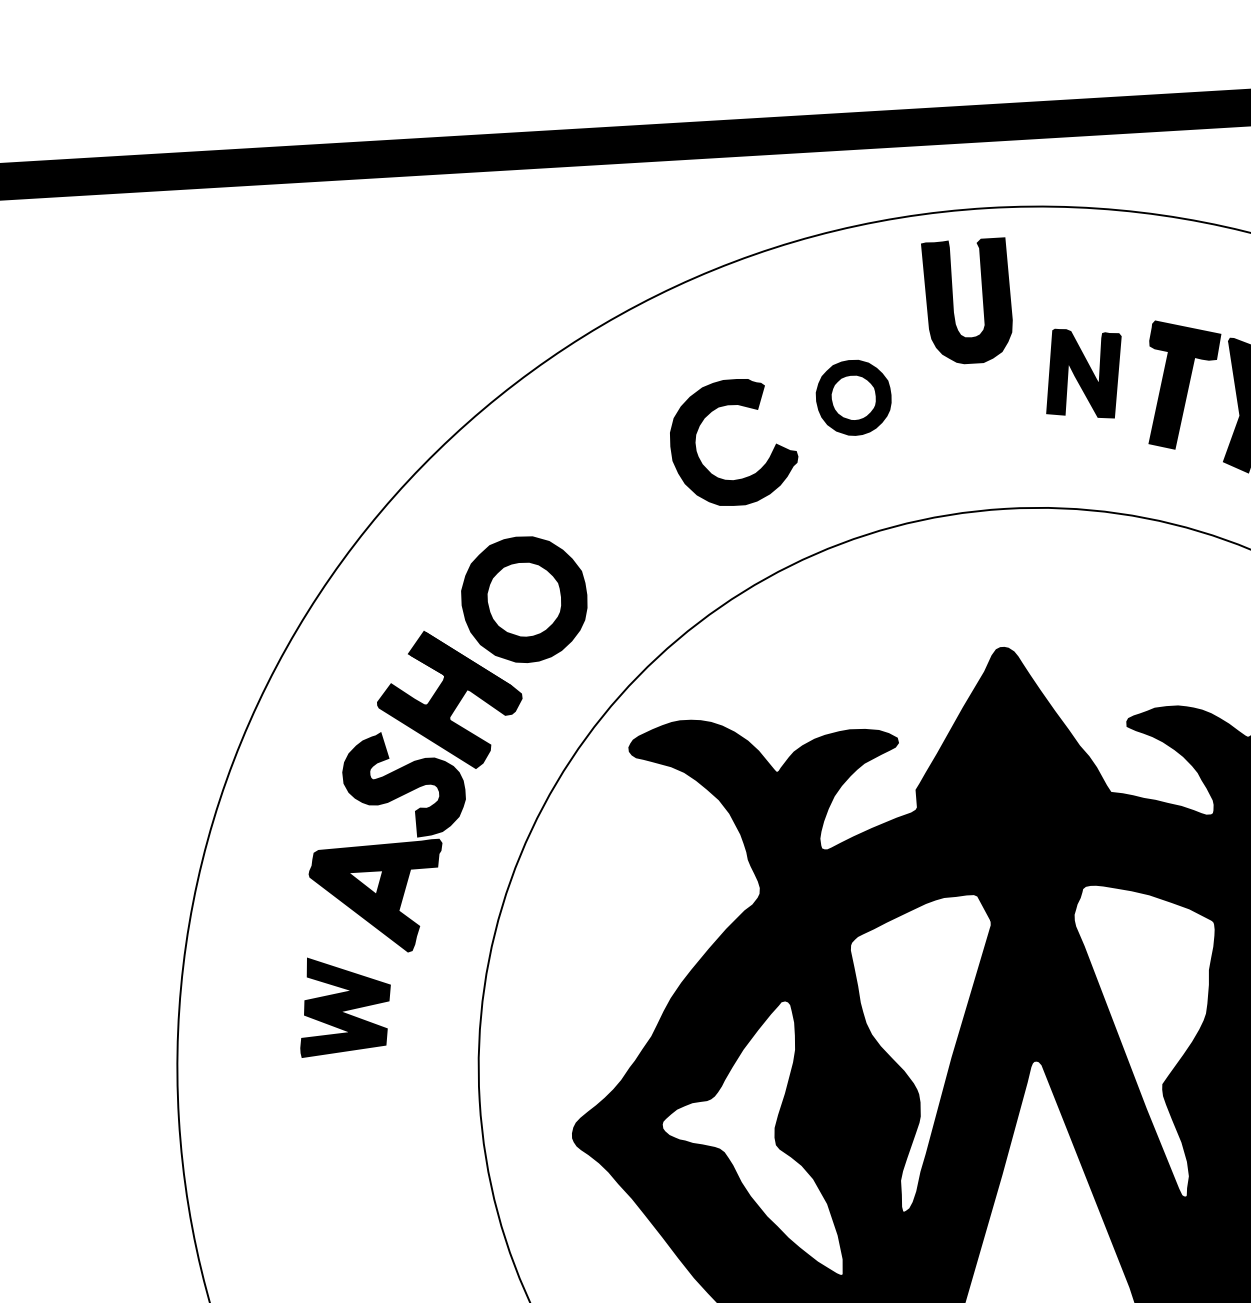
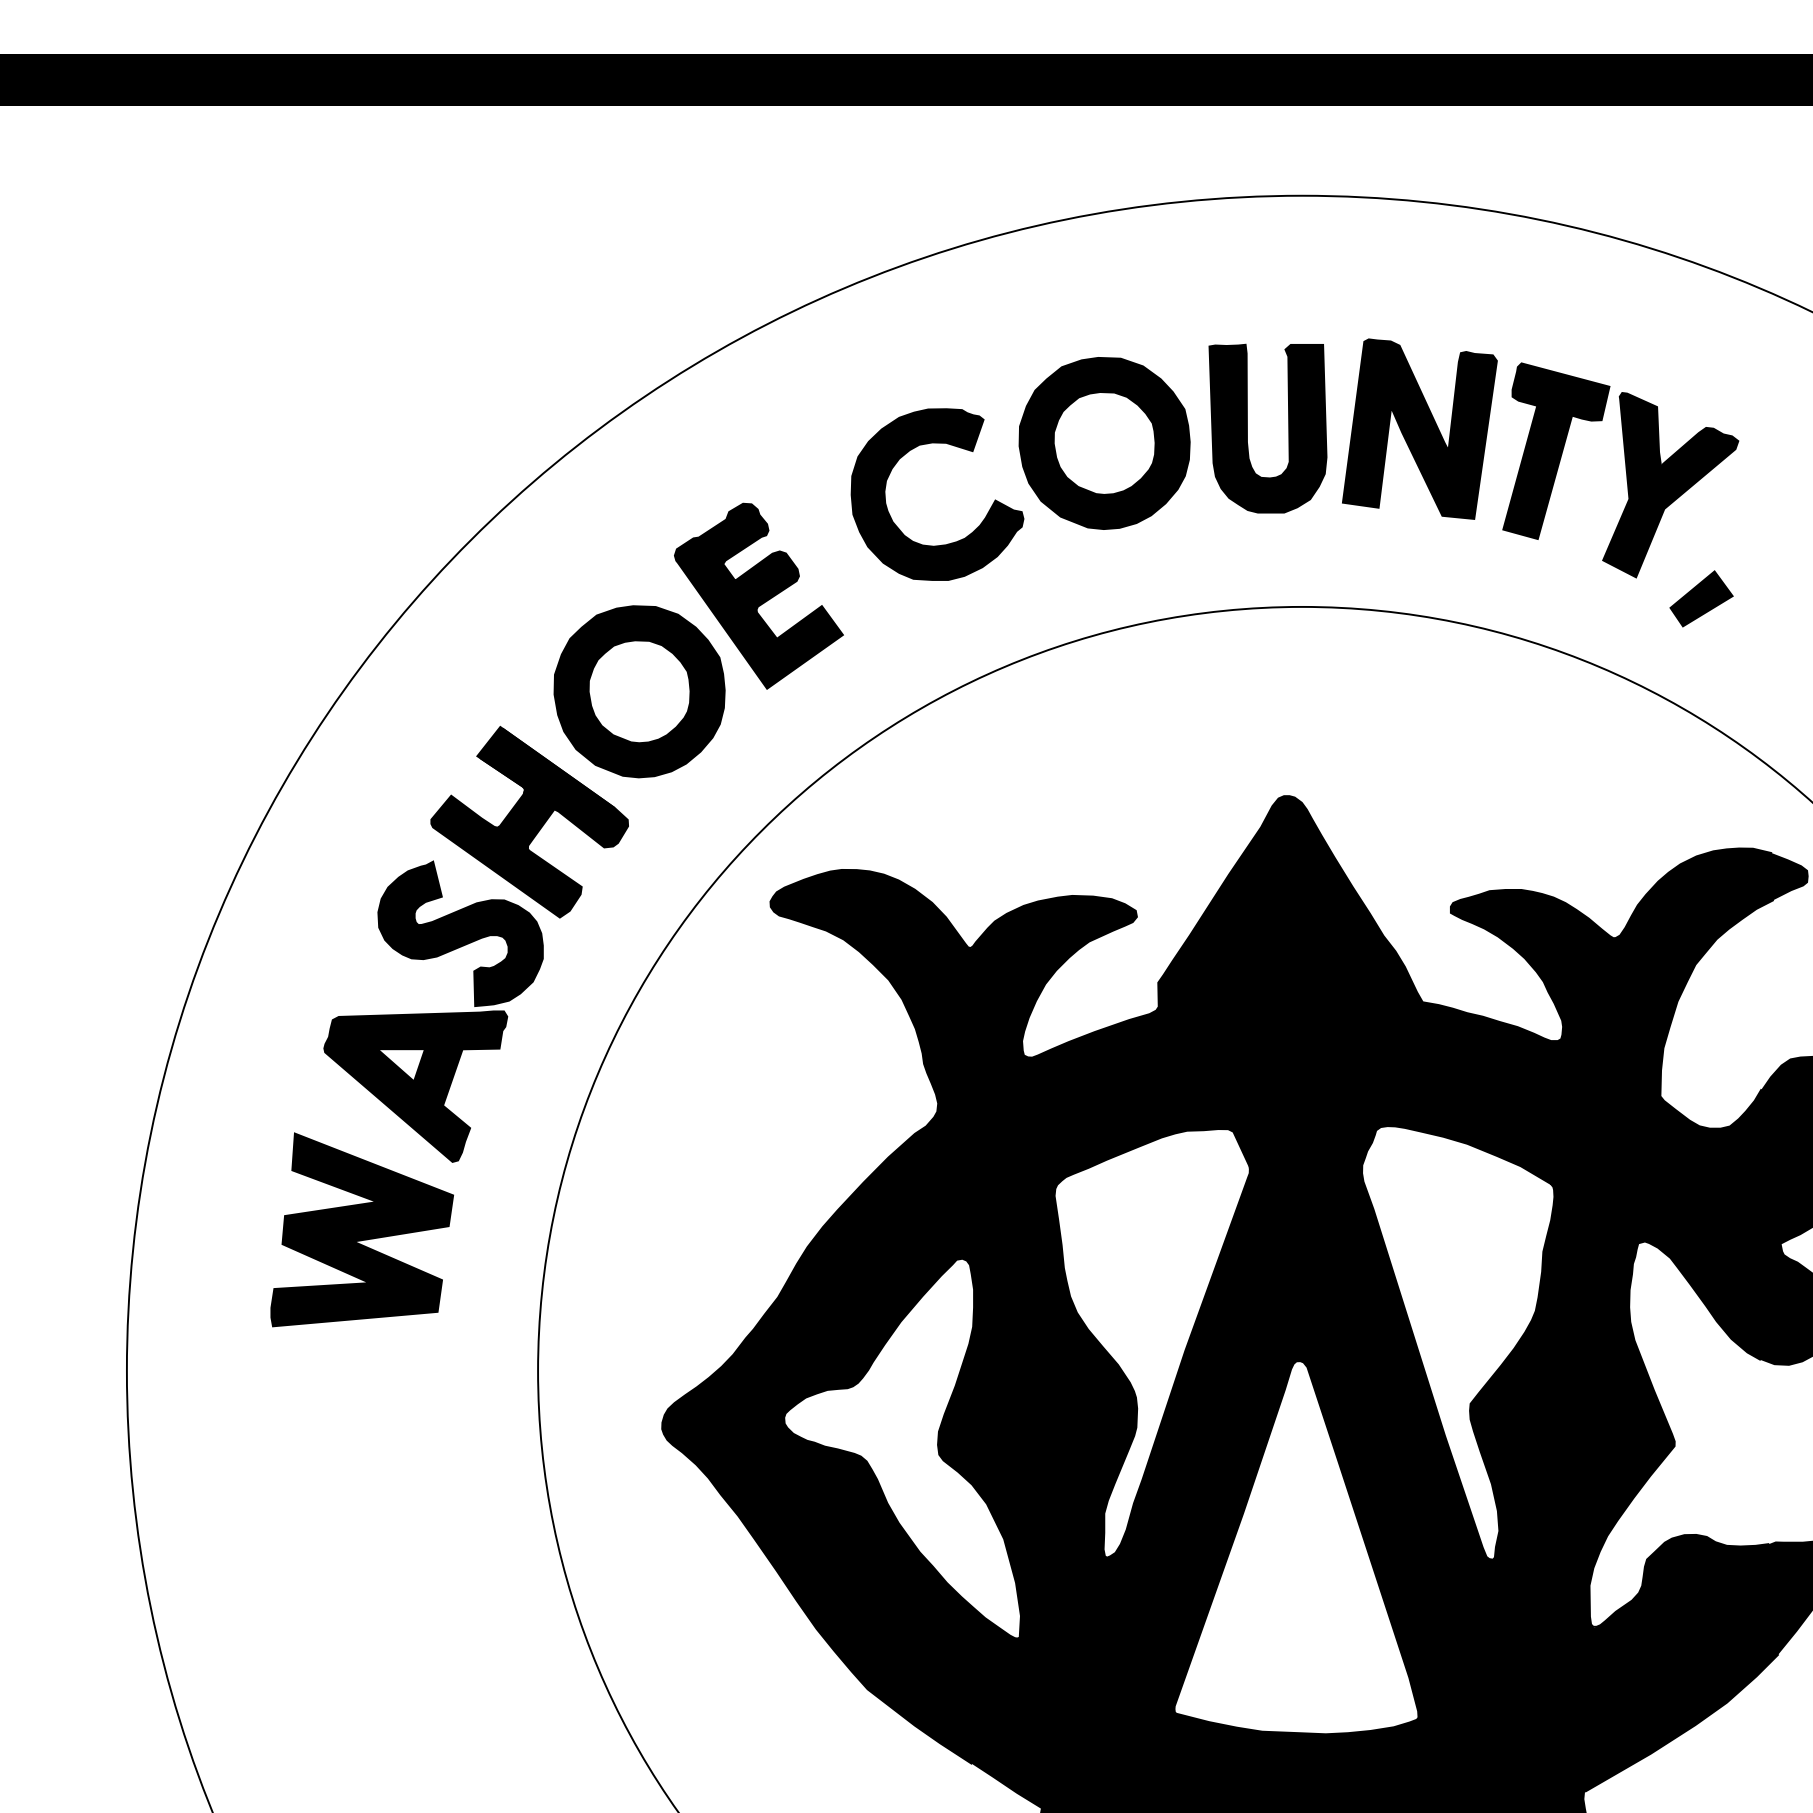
part: (953, 302) -> (1247, 428), moved
part: (1083, 373) -> (1419, 428), size x1.43
part: (853, 397) -> (1104, 443), size x1.67
part: (607, 524) -> (758, 595), added
part: (344, 1005) -> (361, 1229), size x1.43

